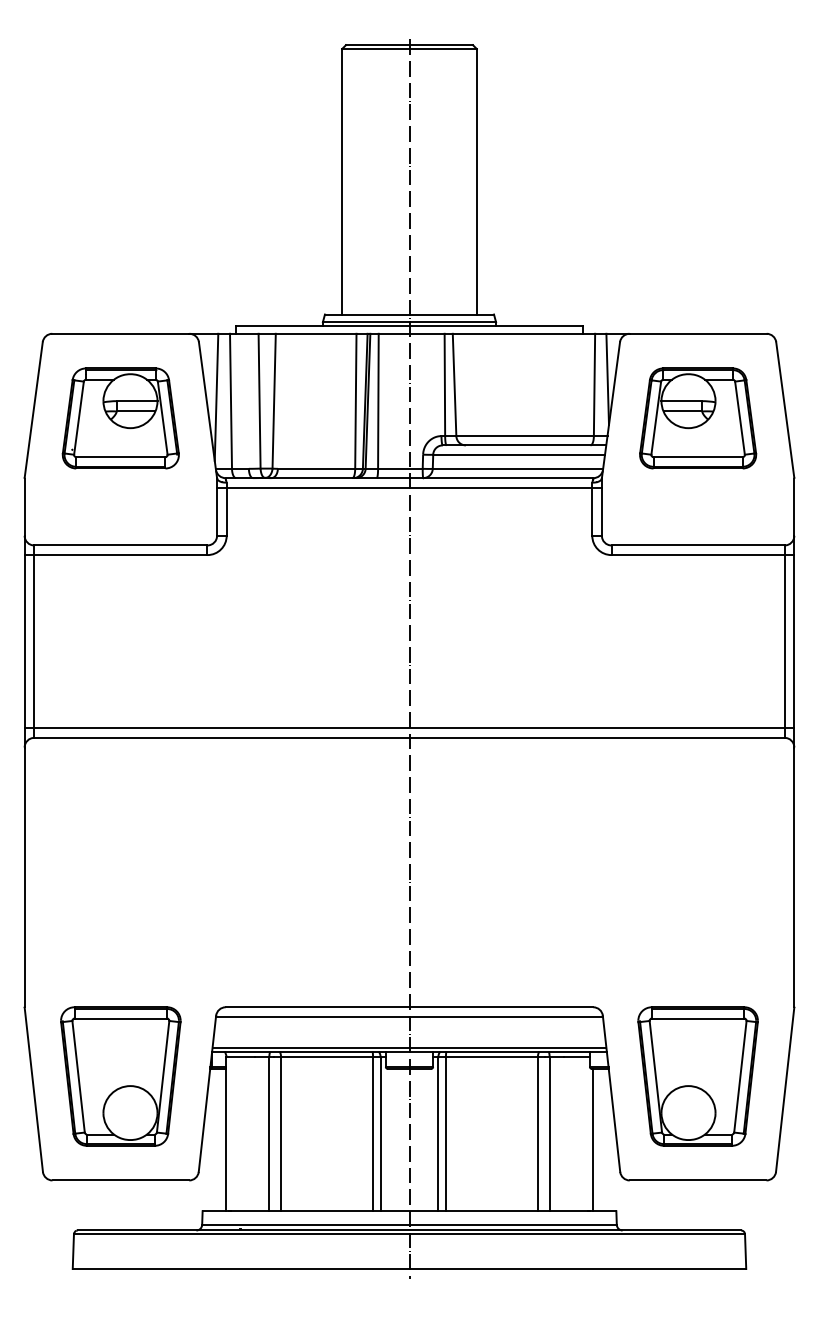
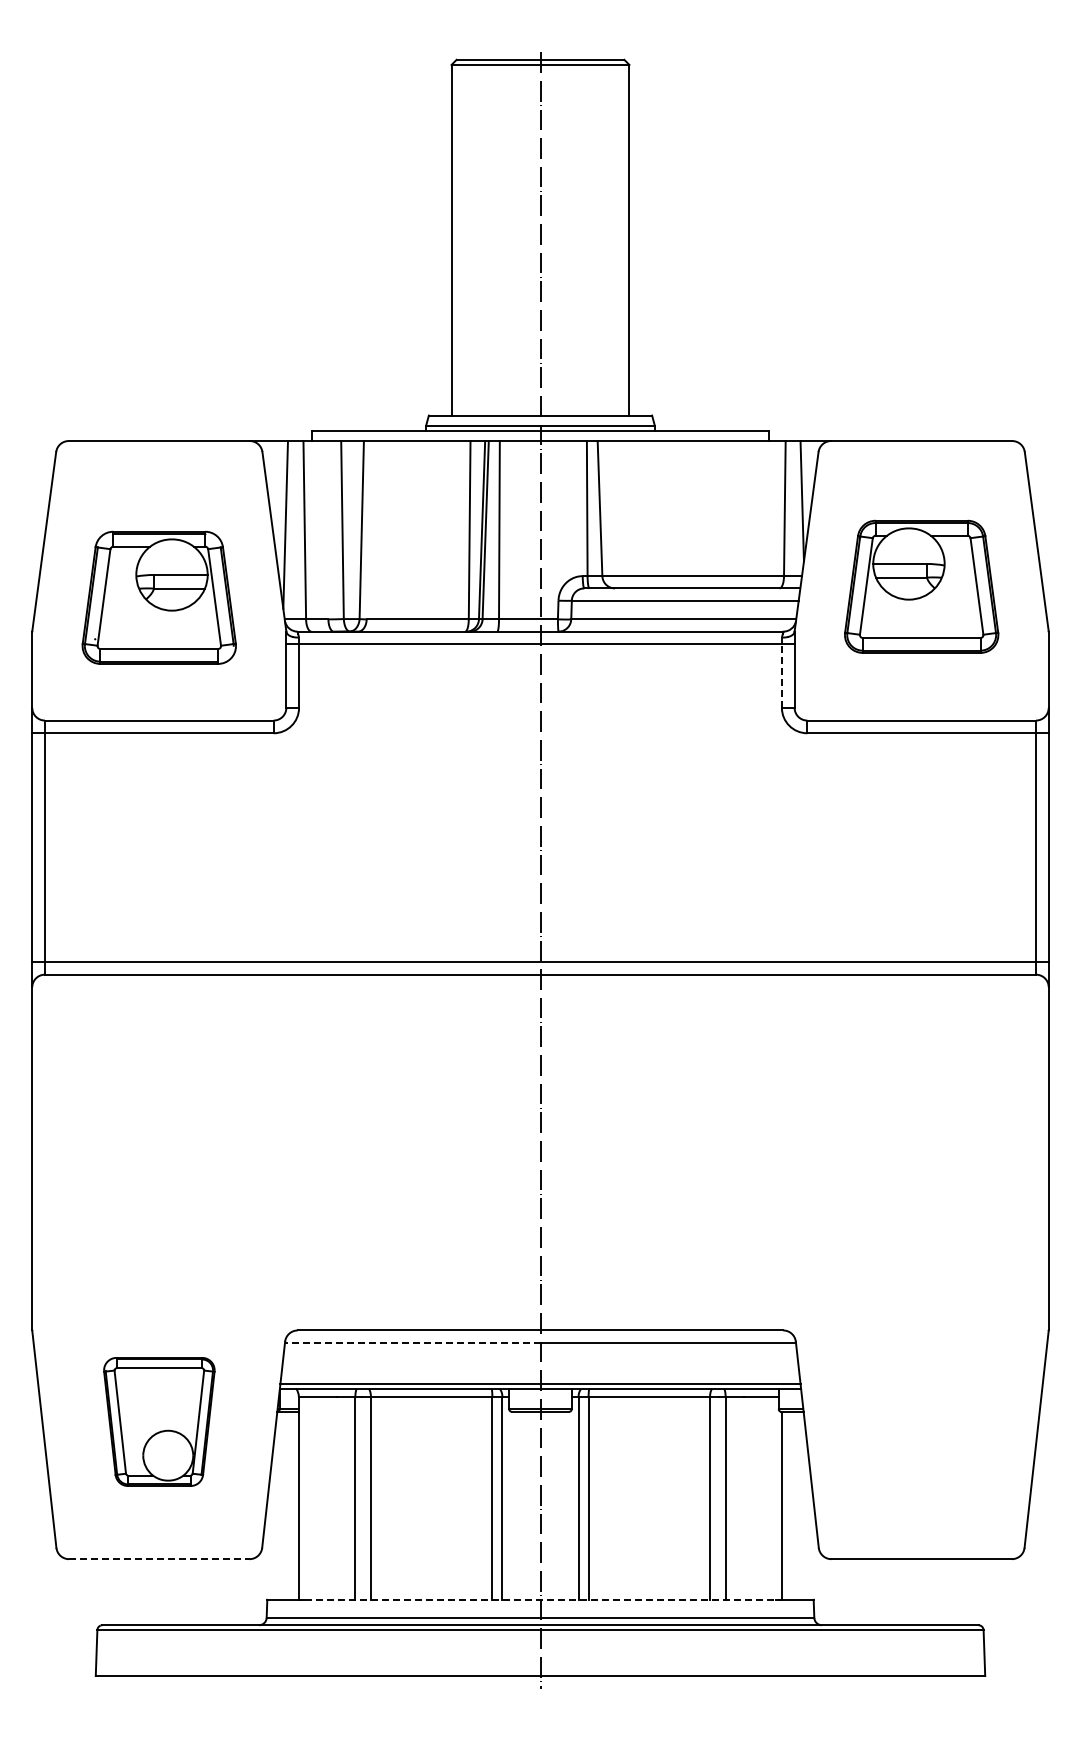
part: (120, 418) -> (158, 597), moved
part: (697, 418) -> (921, 586), moved
line: (591, 512) -> (781, 676), solid -> dashed
line: (312, 1017) -> (412, 1343), solid -> dashed
part: (121, 1076) -> (159, 1421), size x0.7
part: (697, 1076) -> (921, 1421), removed
line: (121, 1180) -> (159, 1559), solid -> dashed
line: (409, 1210) -> (540, 1599), solid -> dashed

